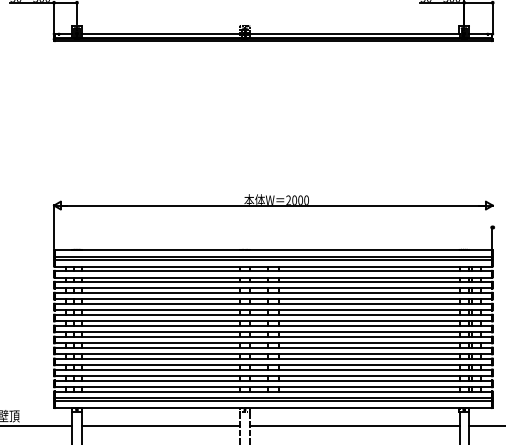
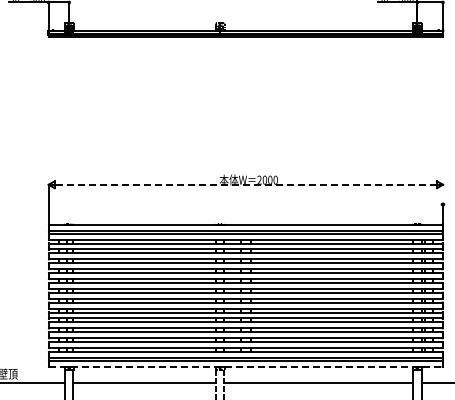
line: (274, 205) -> (246, 184), solid -> dashed
line: (273, 407) -> (245, 366), solid -> dashed

